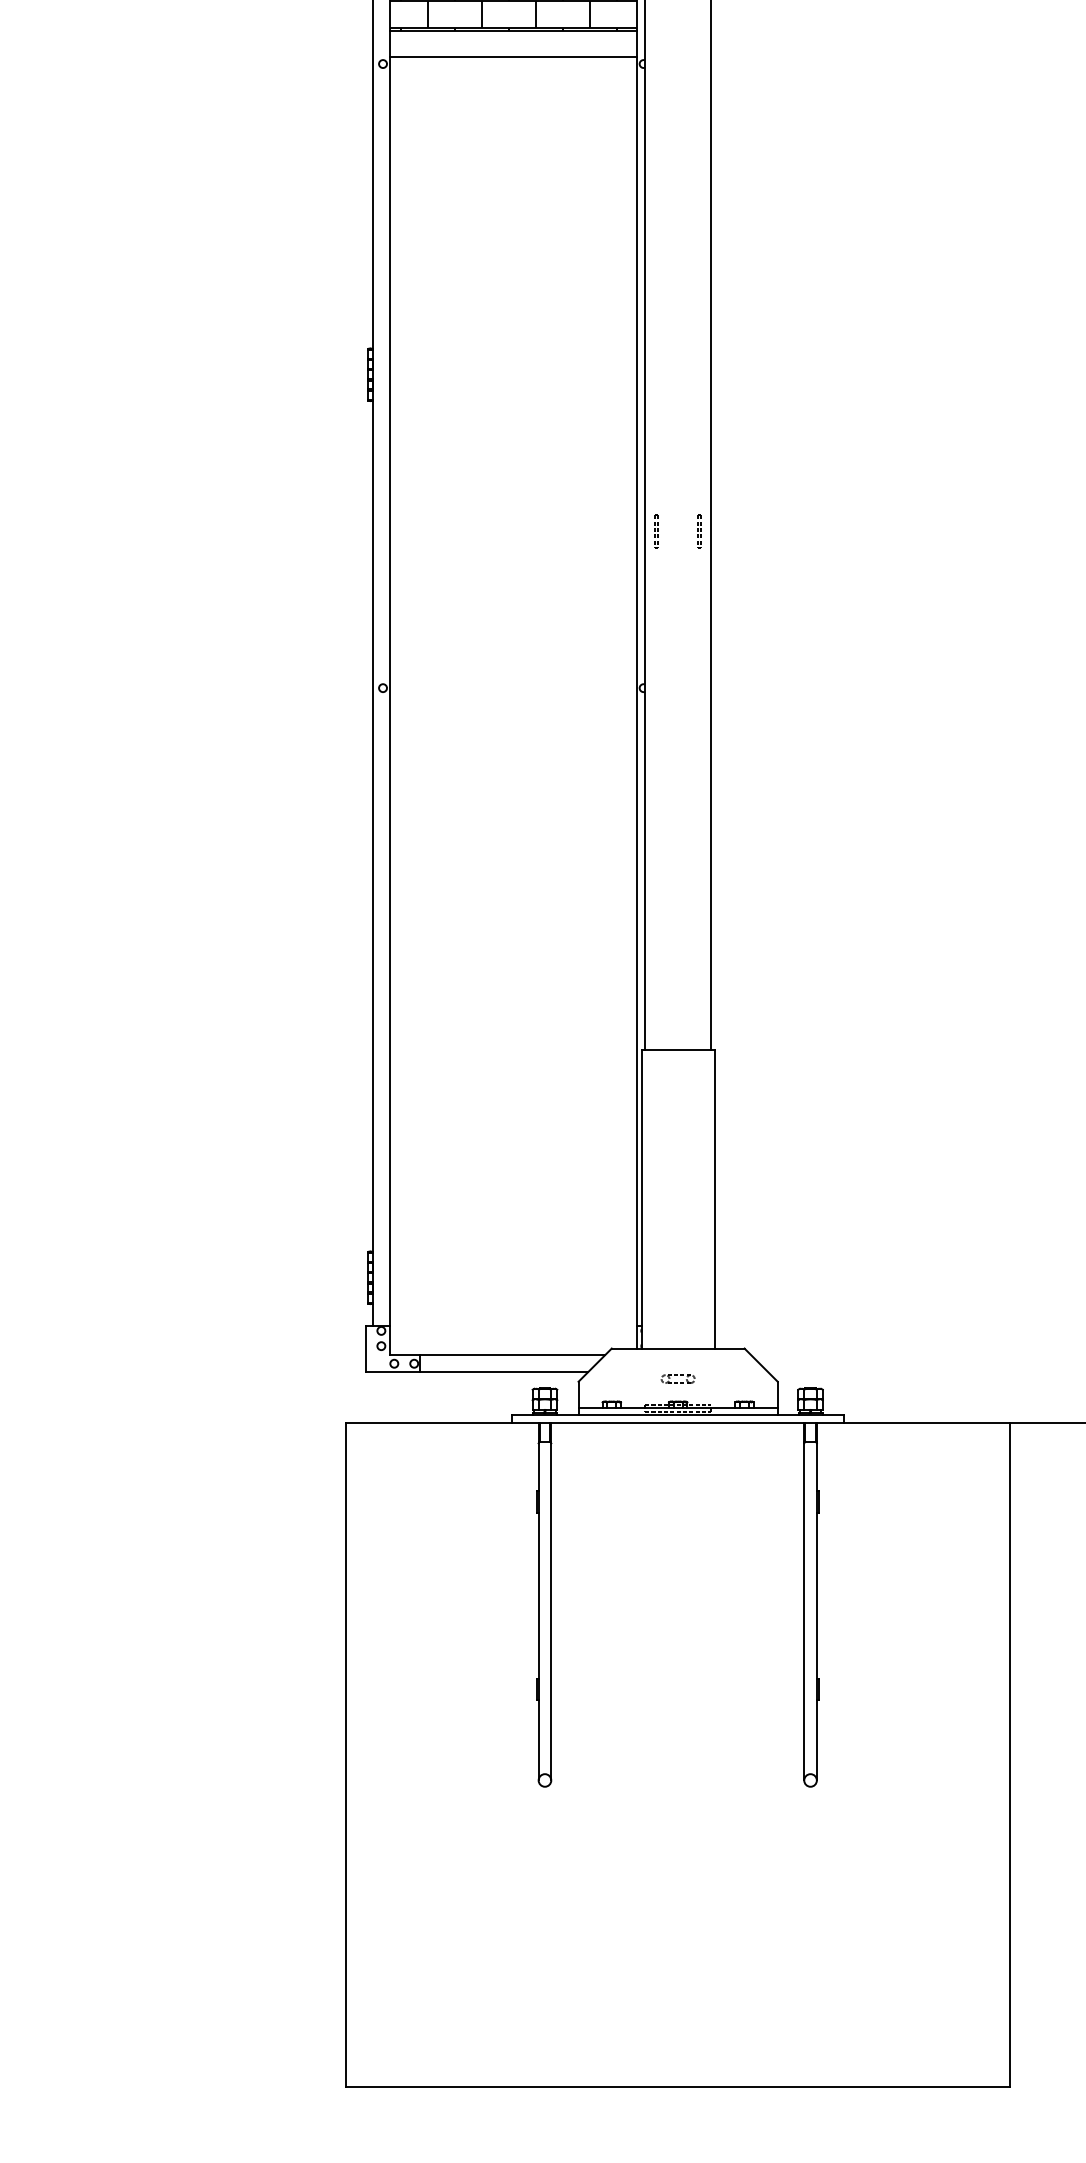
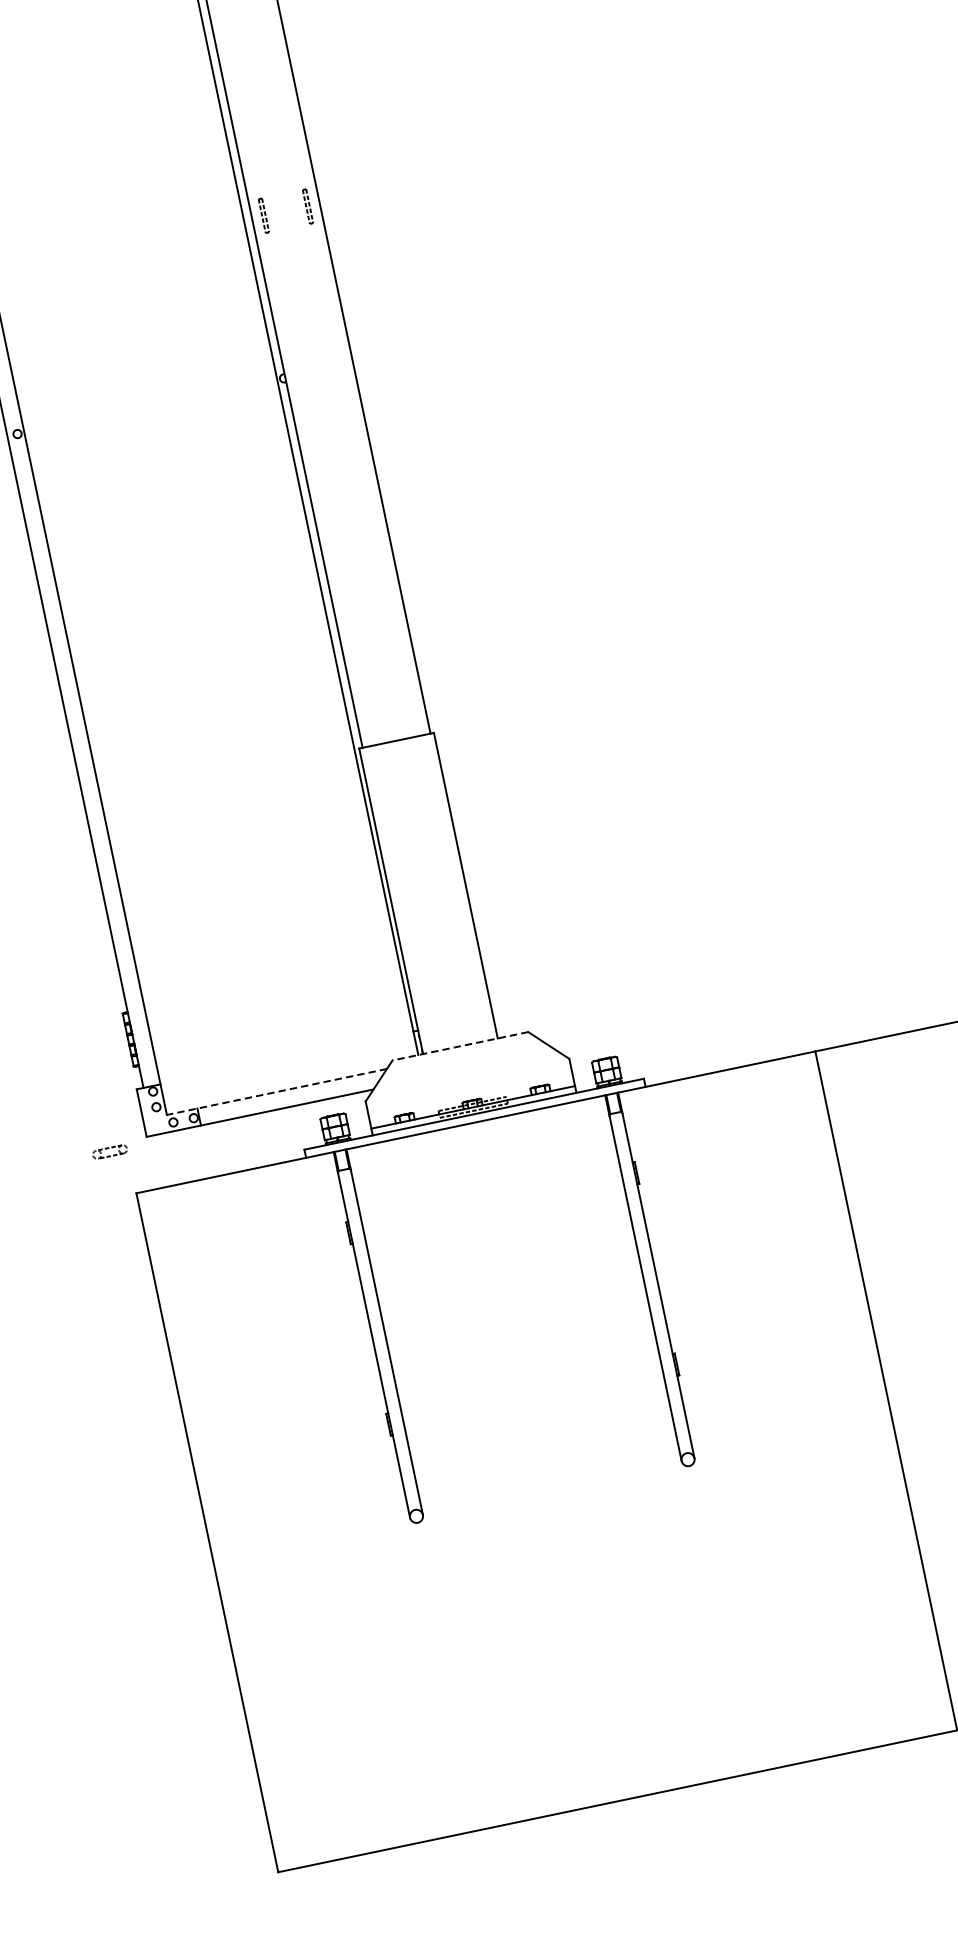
line: (677, 1348) -> (459, 1046), solid -> dashed
line: (497, 1355) -> (277, 1091), solid -> dashed
part: (677, 1378) -> (109, 1151), moved

